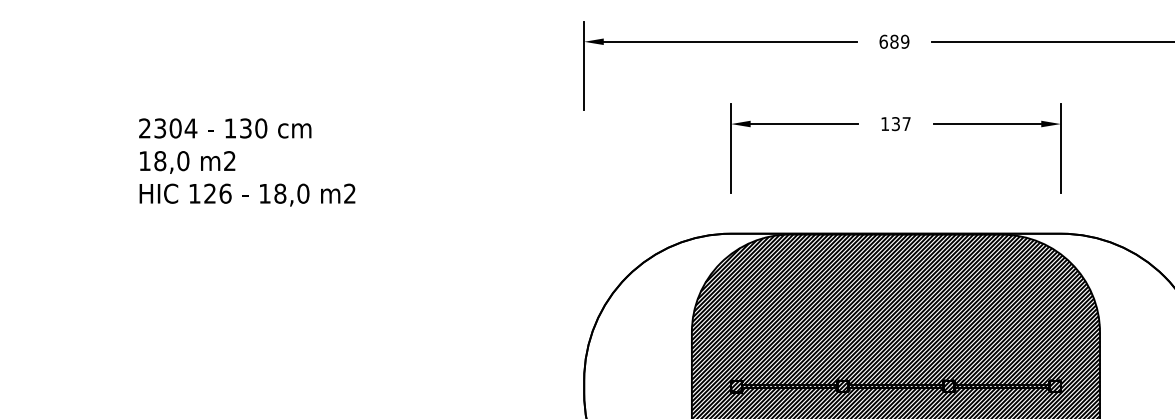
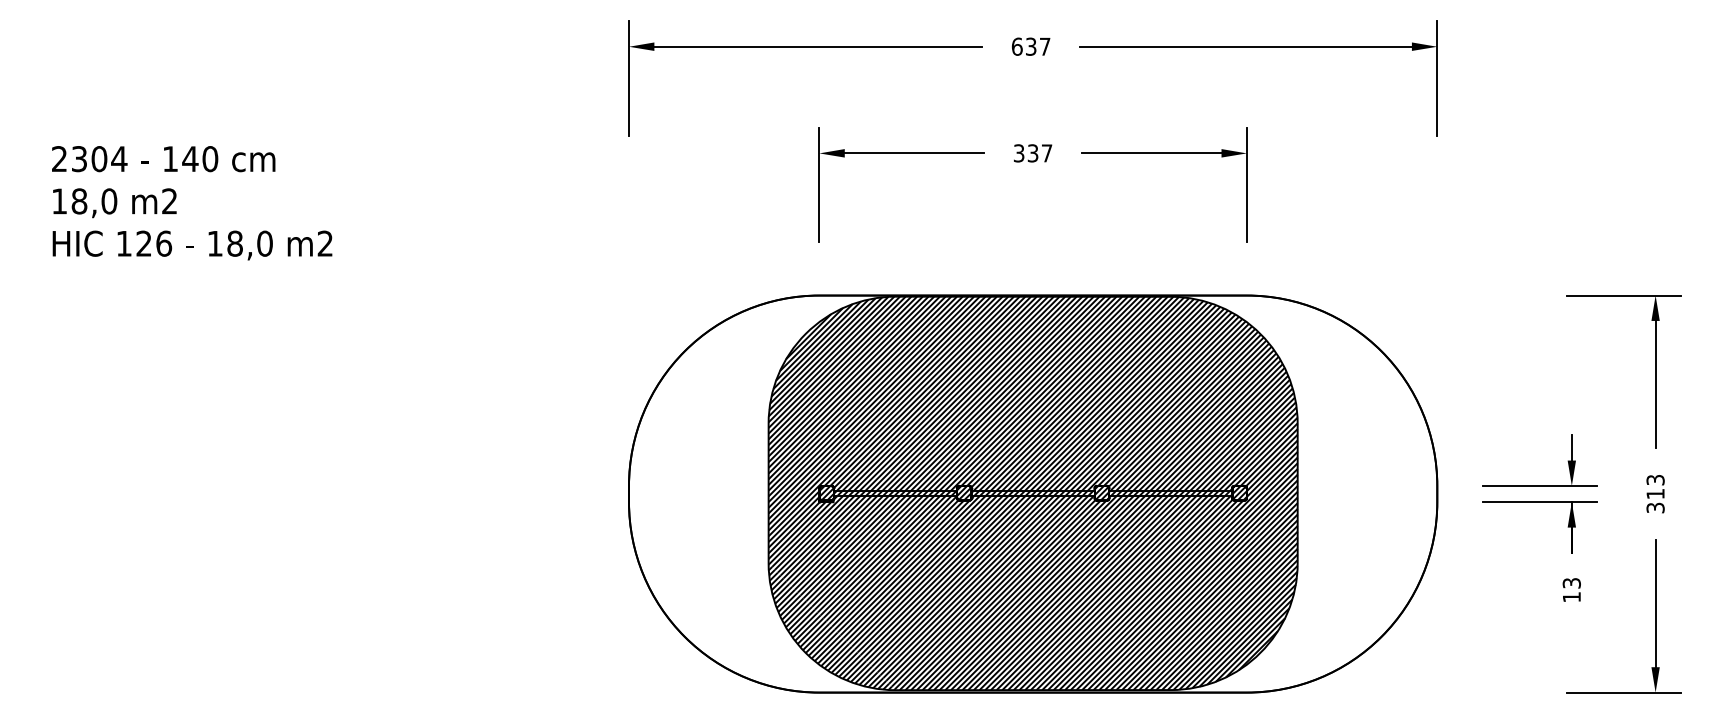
text: (899, 41) -> (1037, 46), 689 -> 637
text: (884, 124) -> (1018, 153), 137 -> 337
text: (245, 128) -> (190, 159), 130 -> 140

